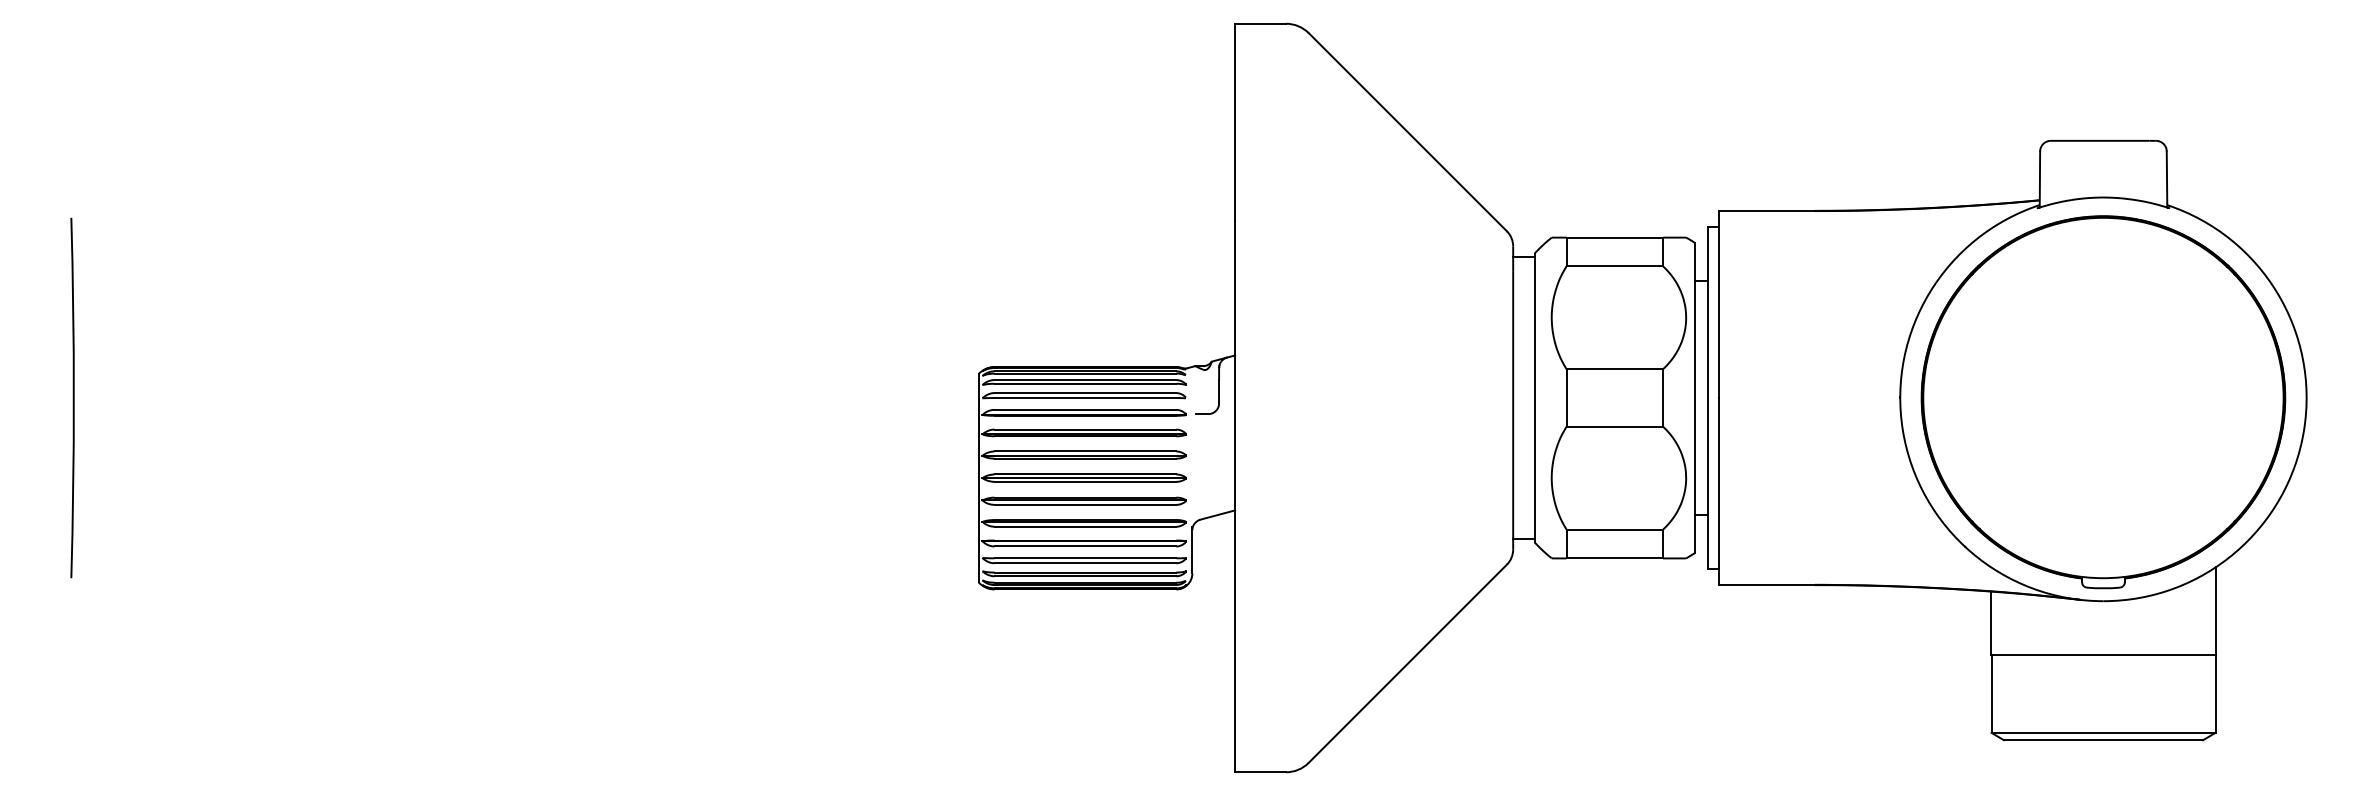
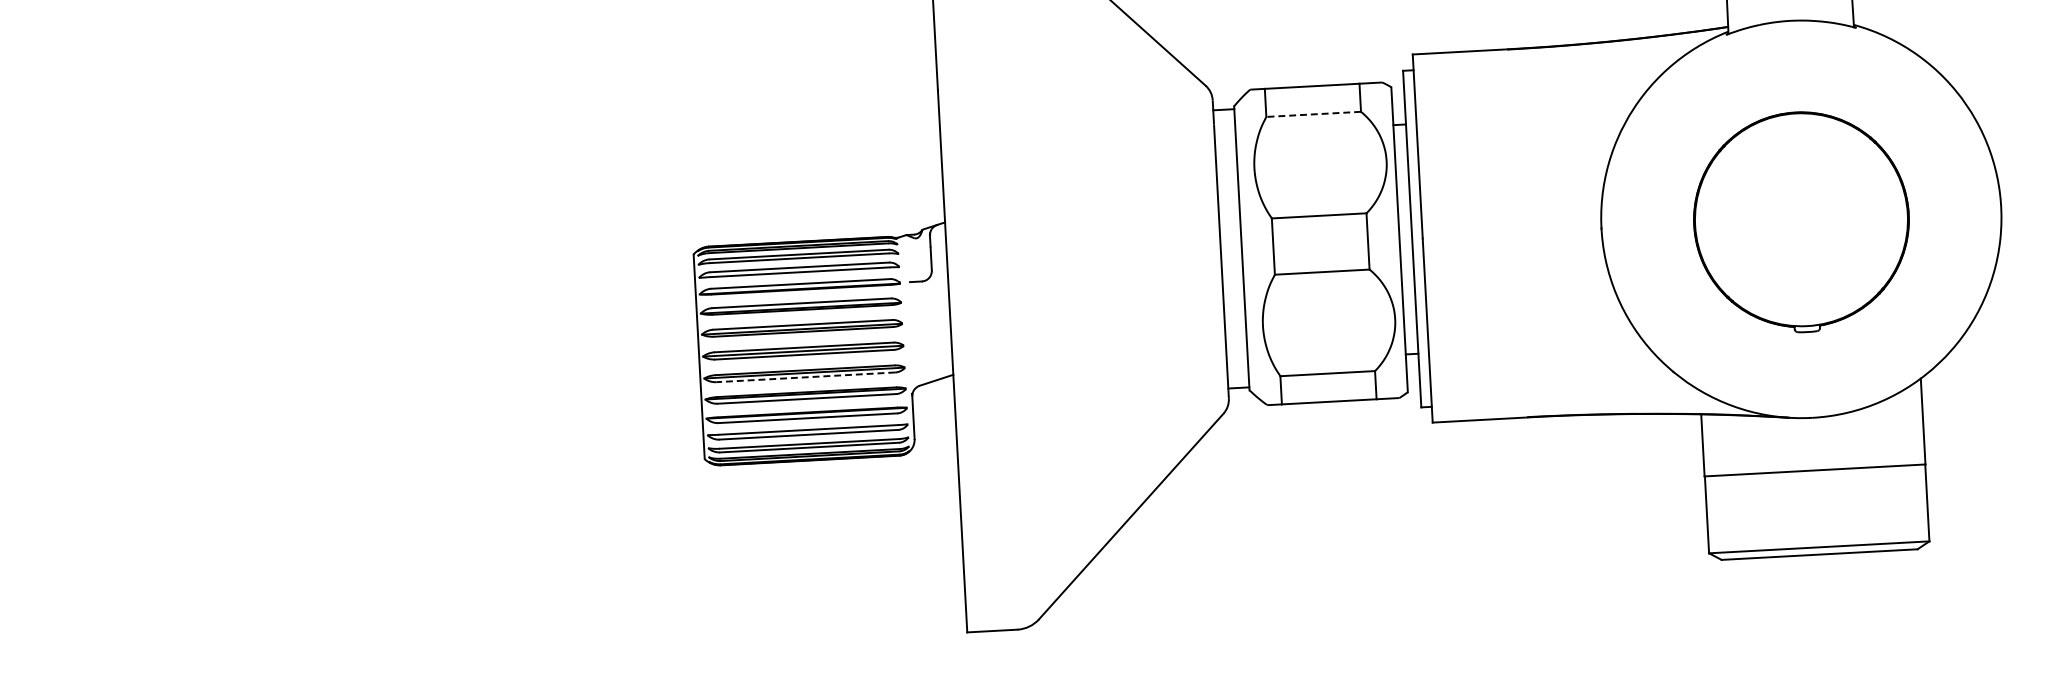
line: (1614, 266) -> (1313, 114), solid -> dashed
part: (2103, 402) -> (1801, 222), size x0.6
line: (1085, 504) -> (805, 376), solid -> dashed

